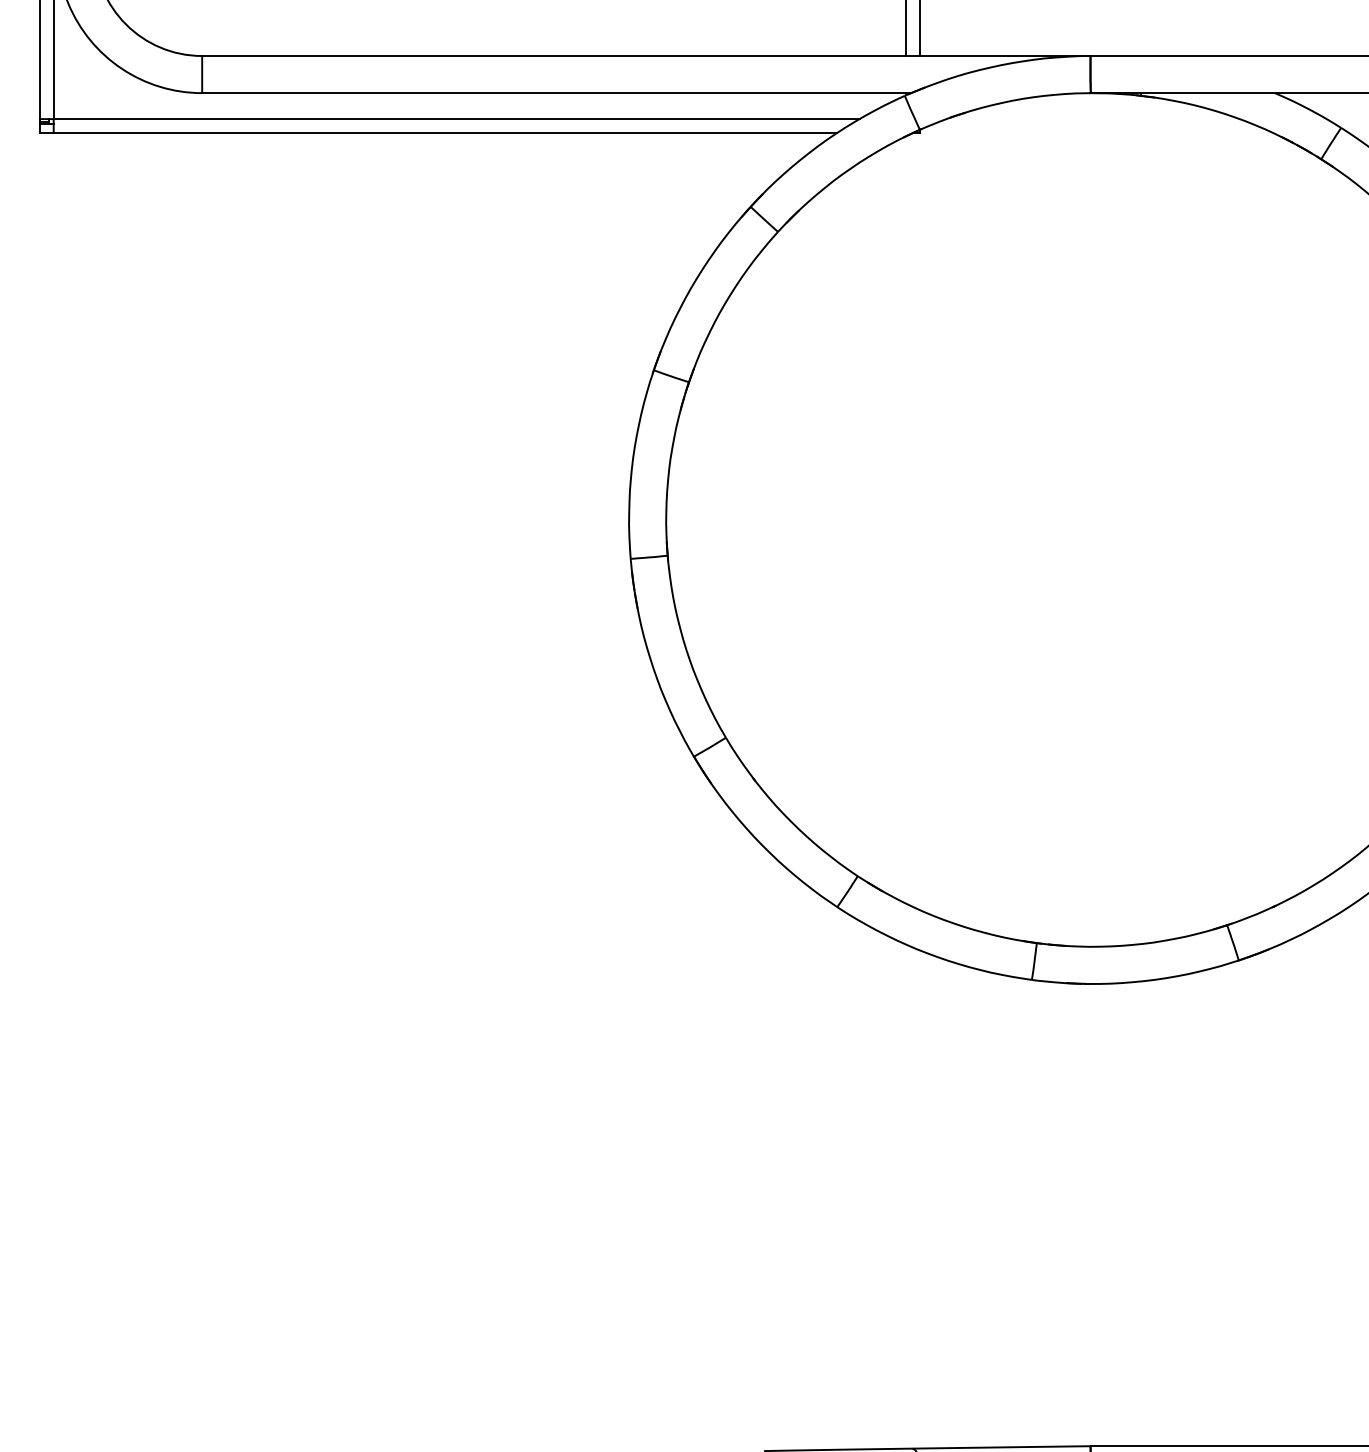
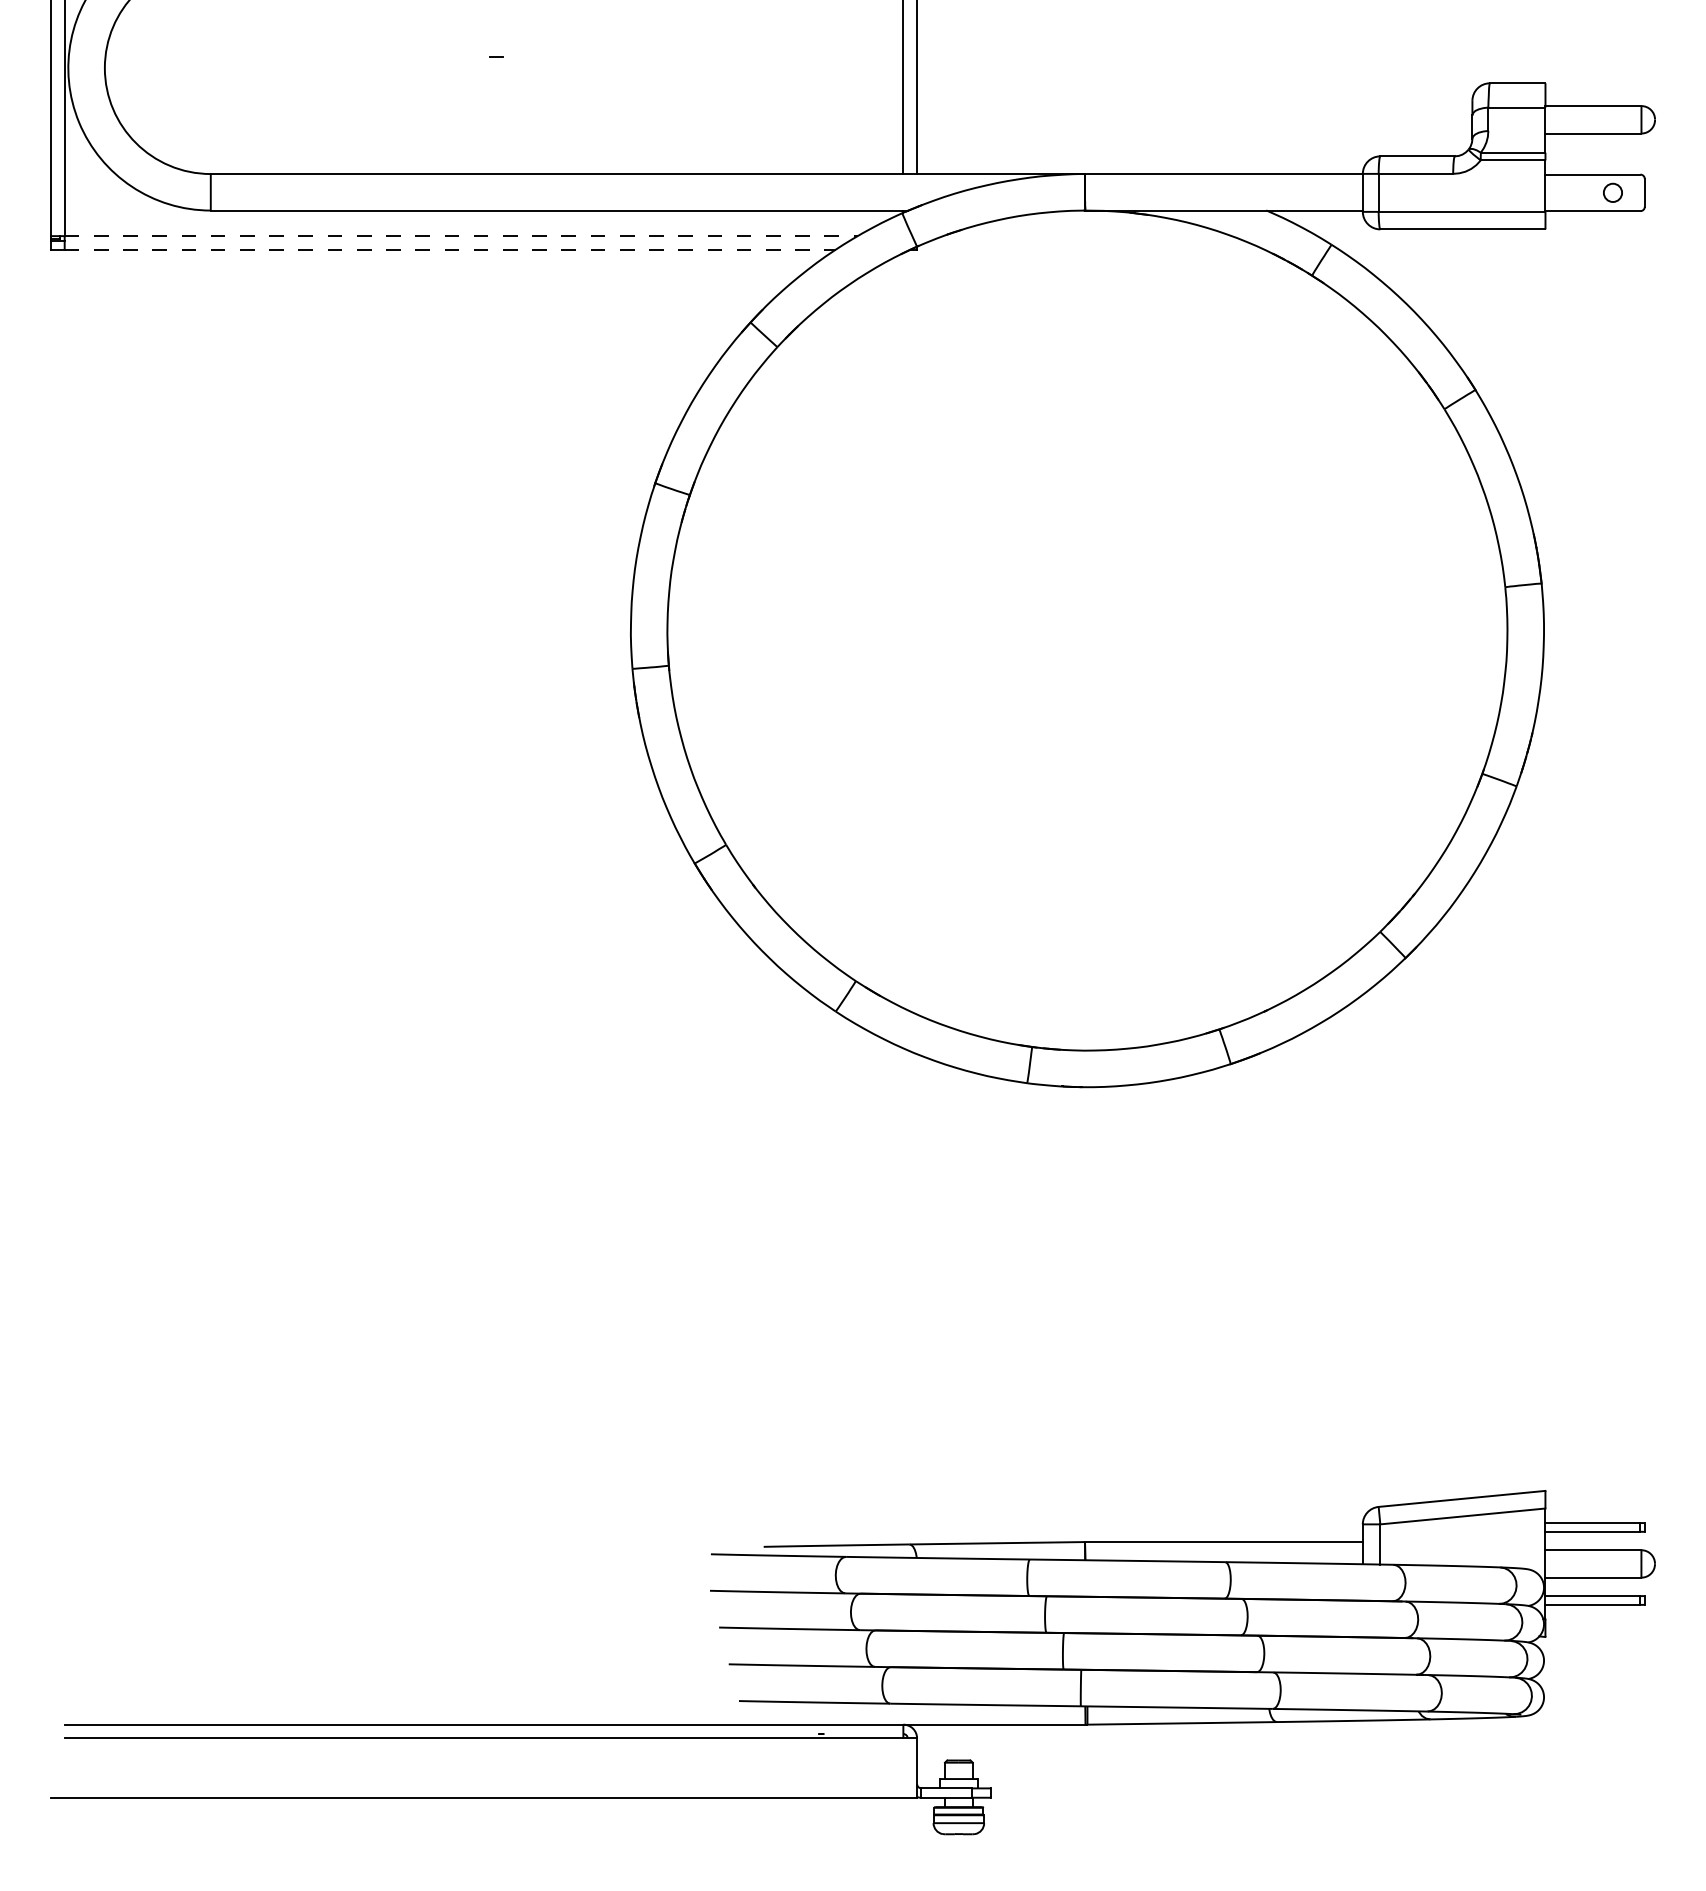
line: (456, 119) -> (461, 236), solid -> dashed
line: (445, 132) -> (450, 249), solid -> dashed

